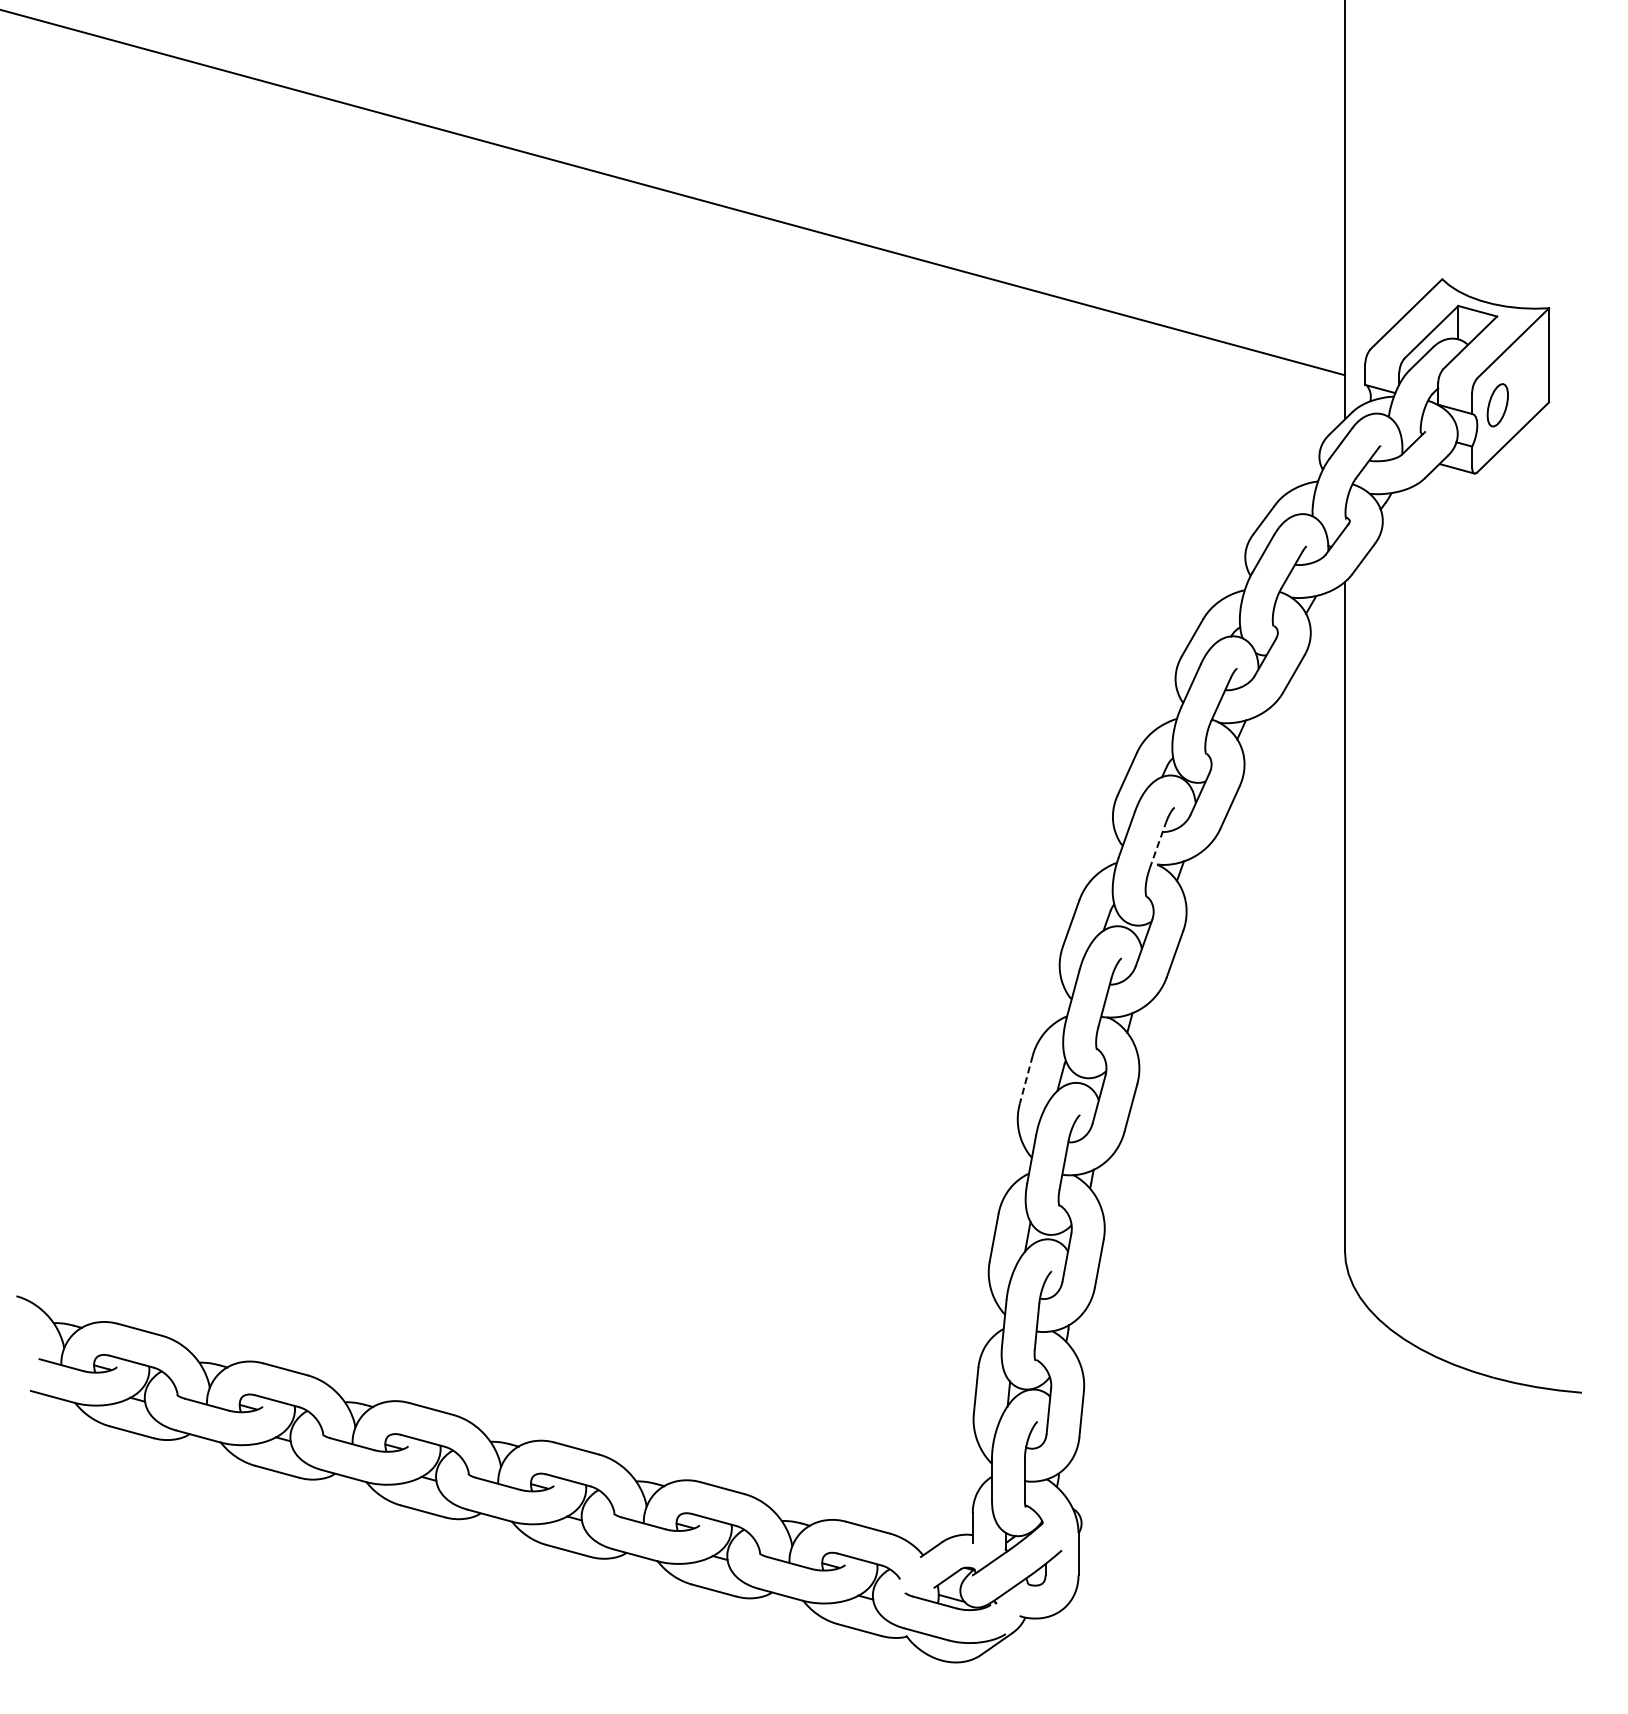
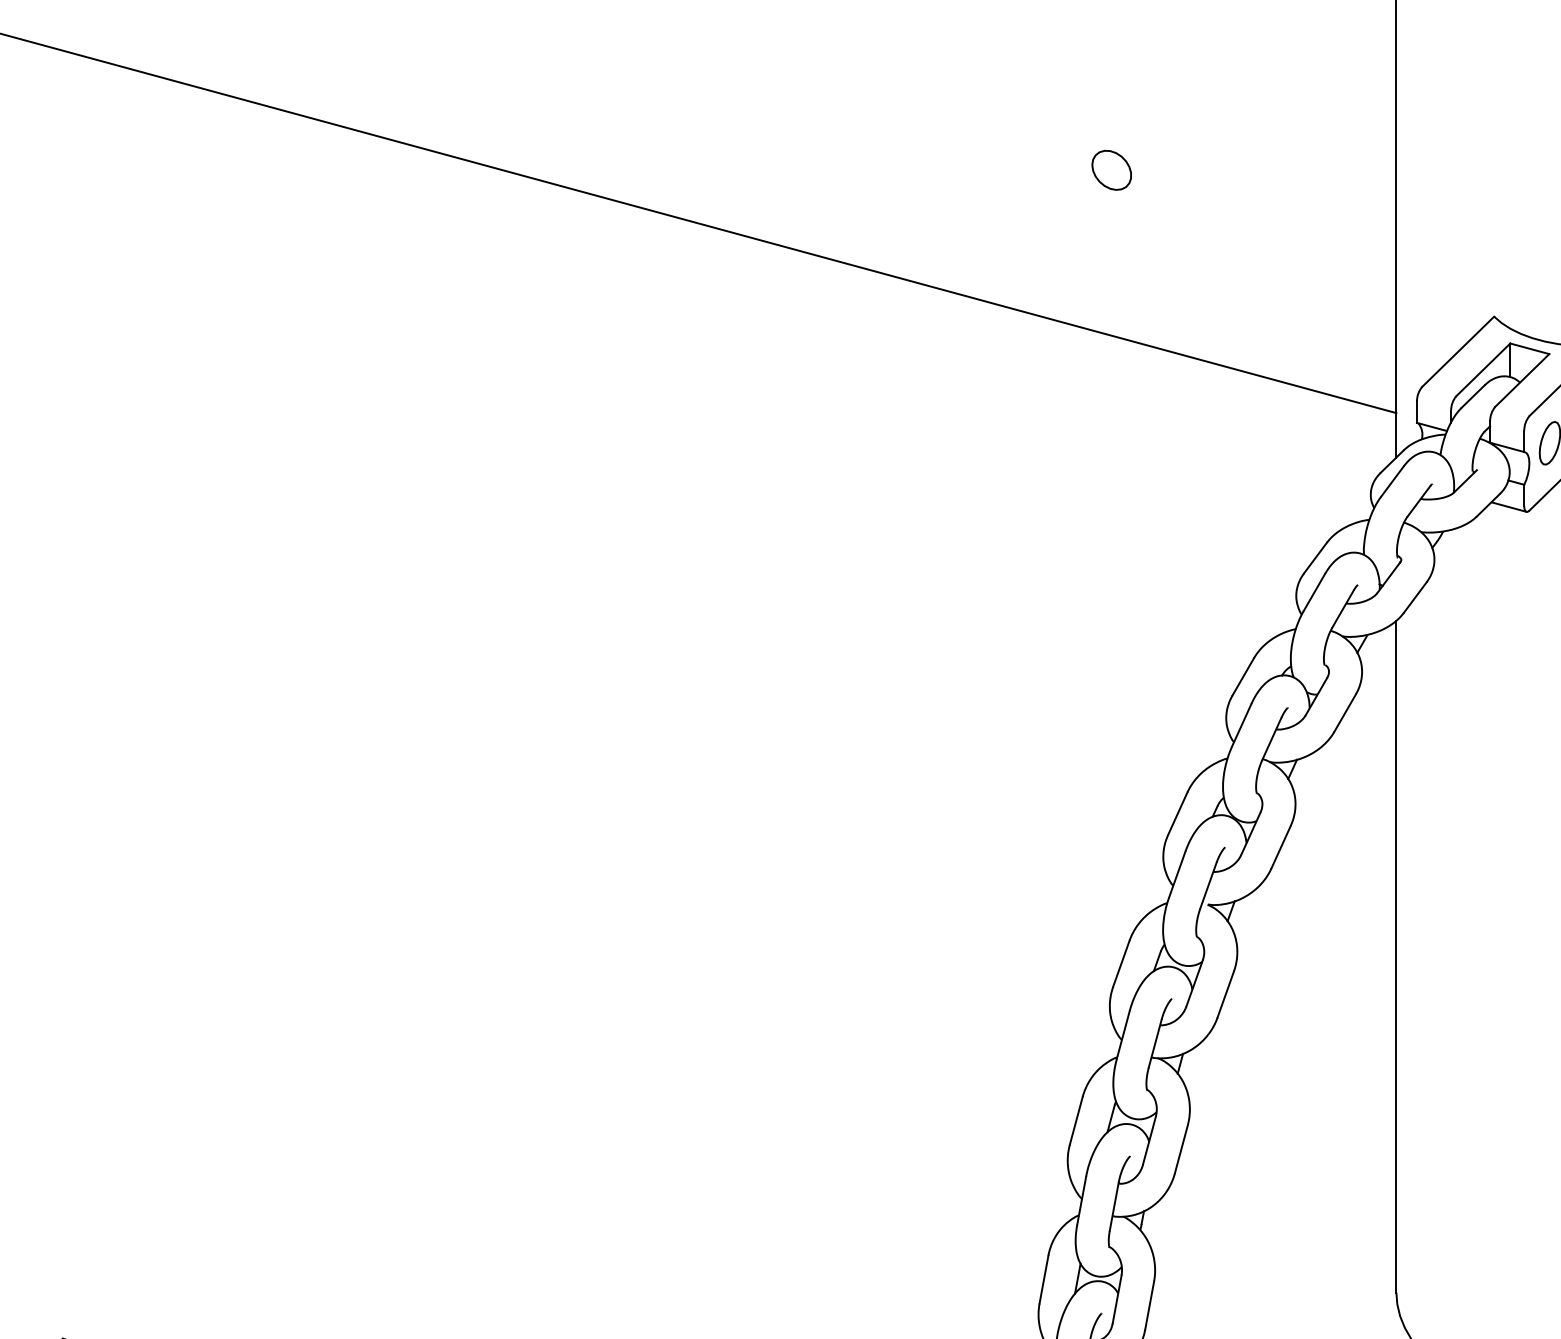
part: (1061, 133) -> (1111, 170), added
line: (1158, 845) -> (1209, 885), dashed -> solid
line: (1026, 1079) -> (1076, 1120), dashed -> solid

